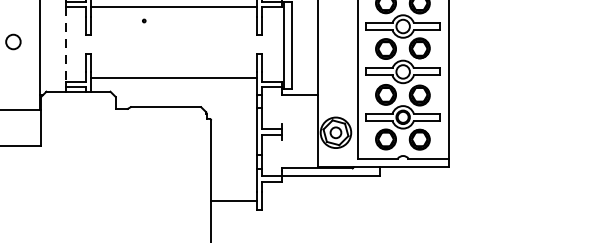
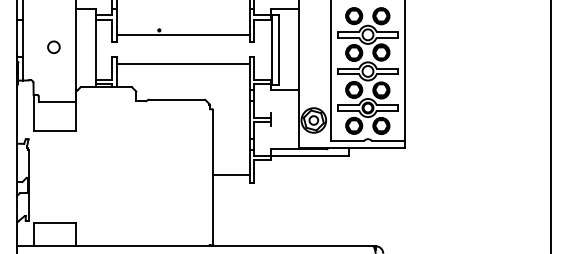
line: (174, 6) -> (183, 34), moved
line: (66, 45) -> (96, 50), dashed -> solid
line: (174, 78) -> (183, 64), moved

